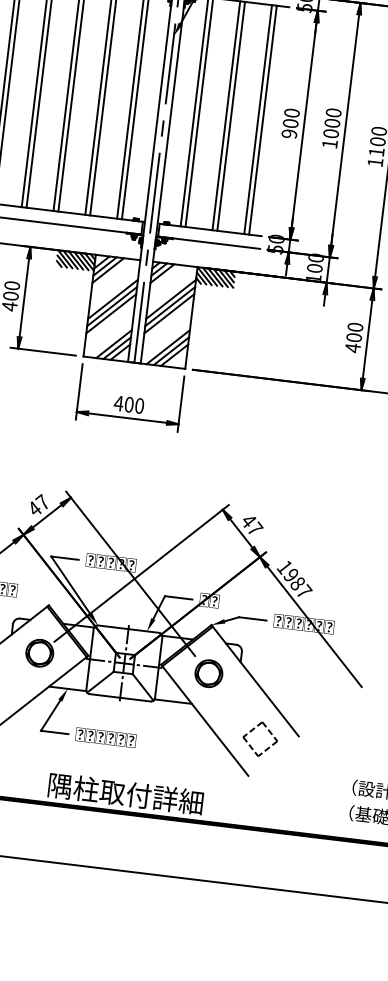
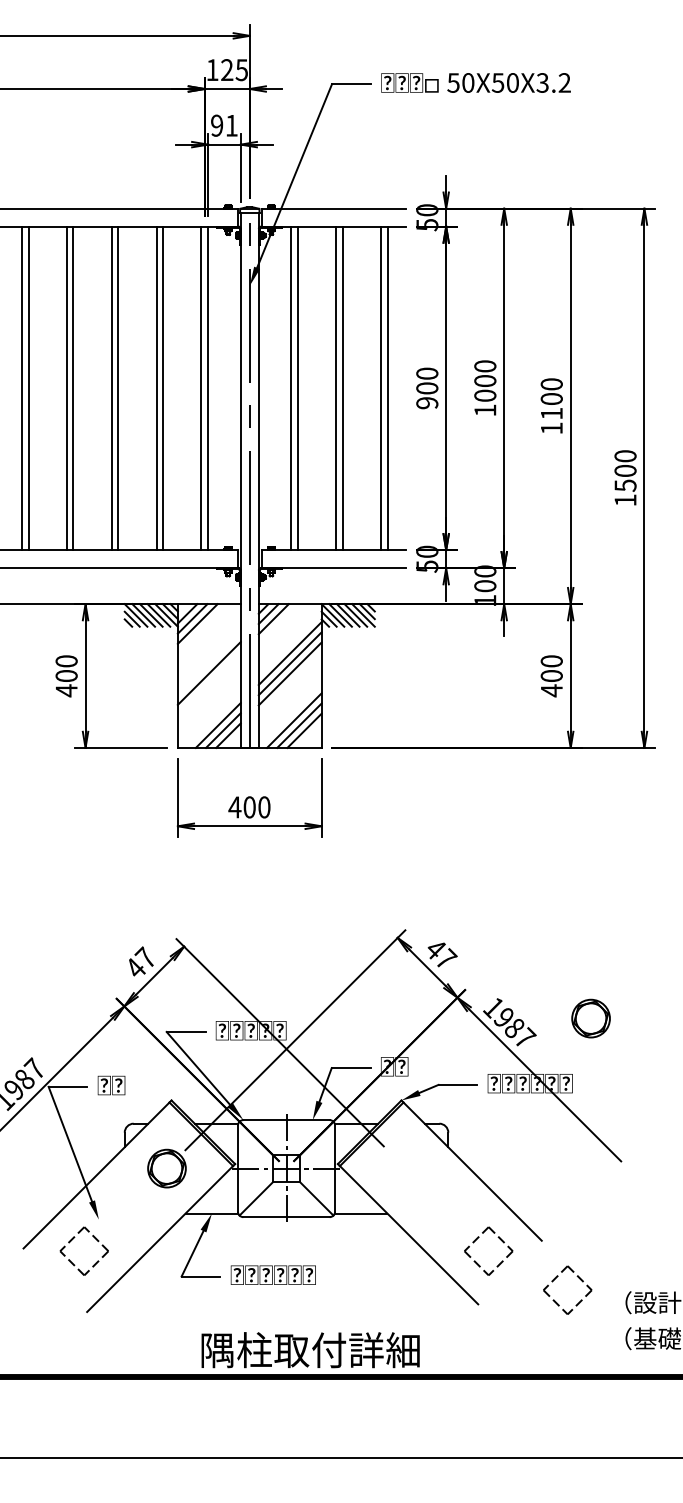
line: (112, 298) -> (208, 662), removed
line: (110, 313) -> (208, 683), removed
part: (208, 673) -> (590, 1018), moved
part: (305, 764) -> (556, 1278), added

